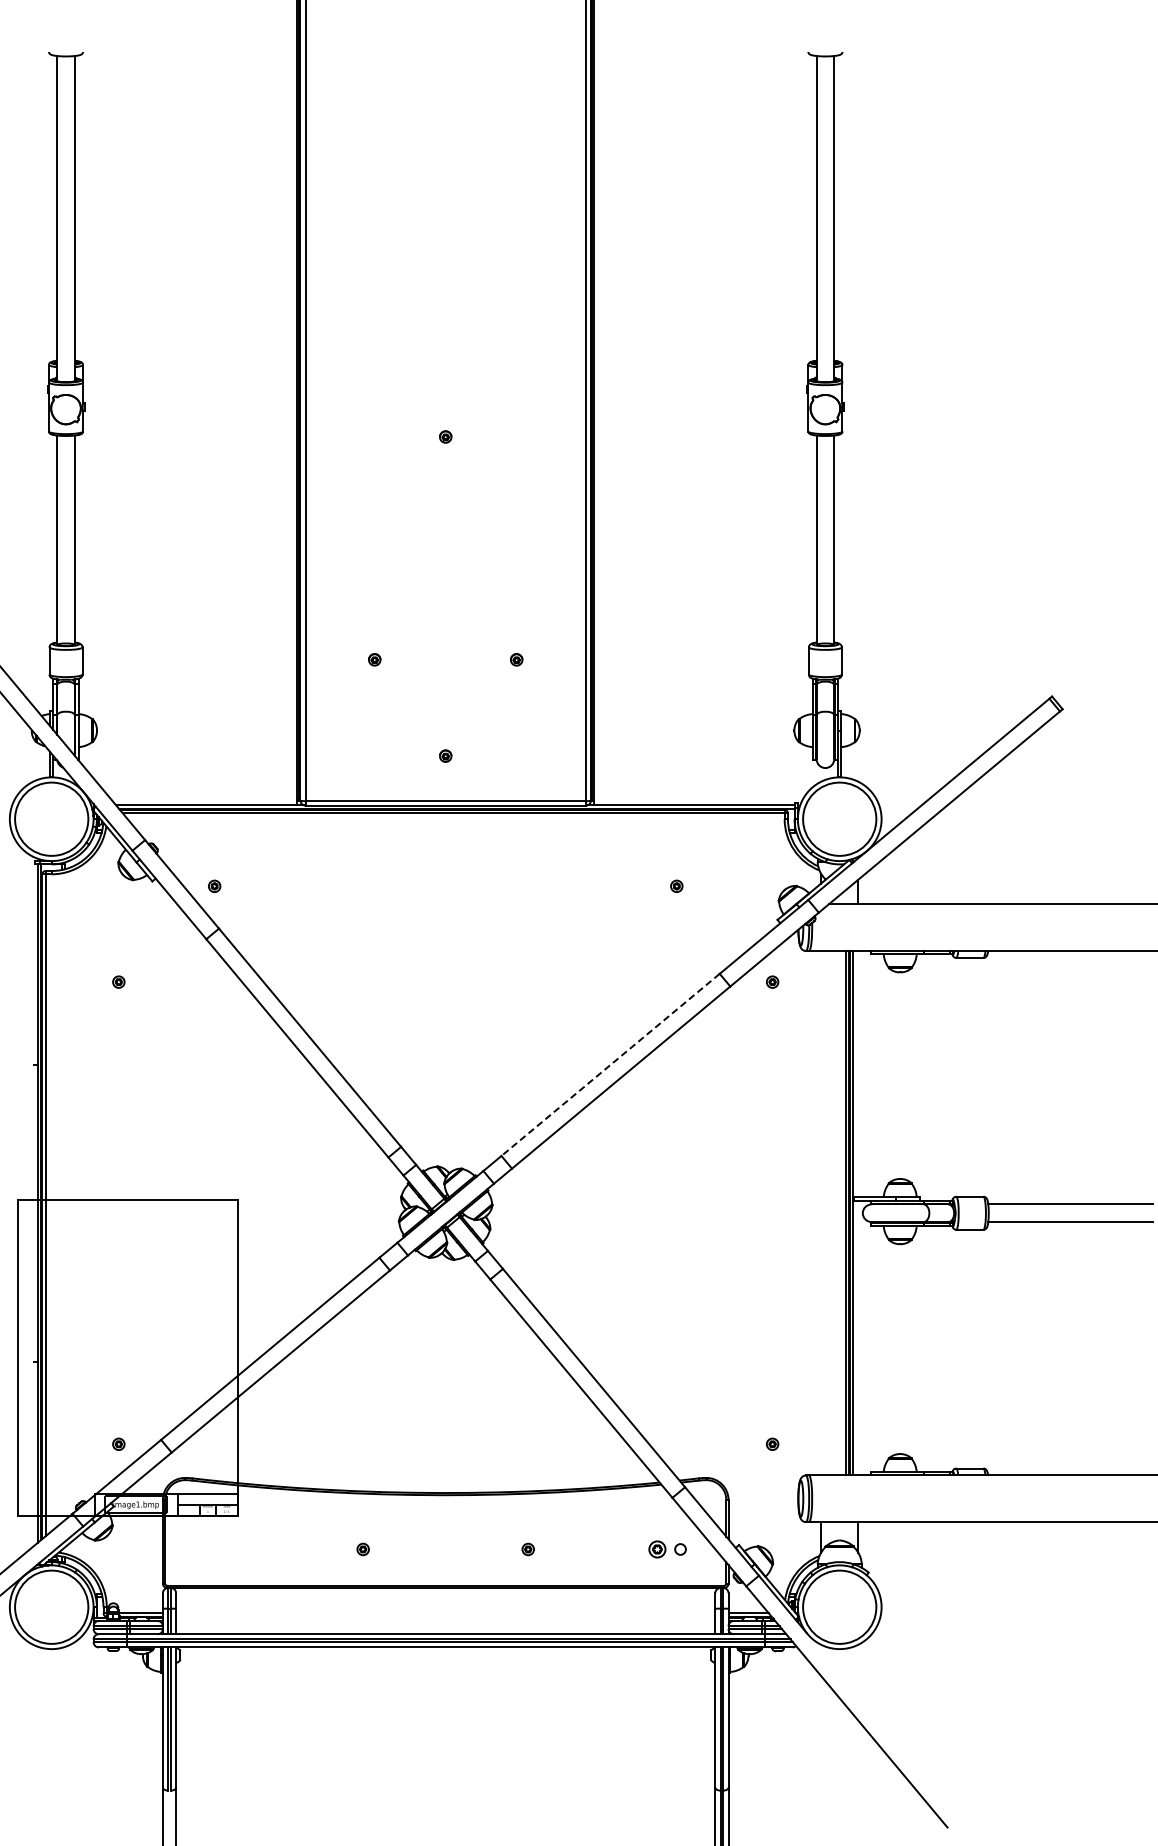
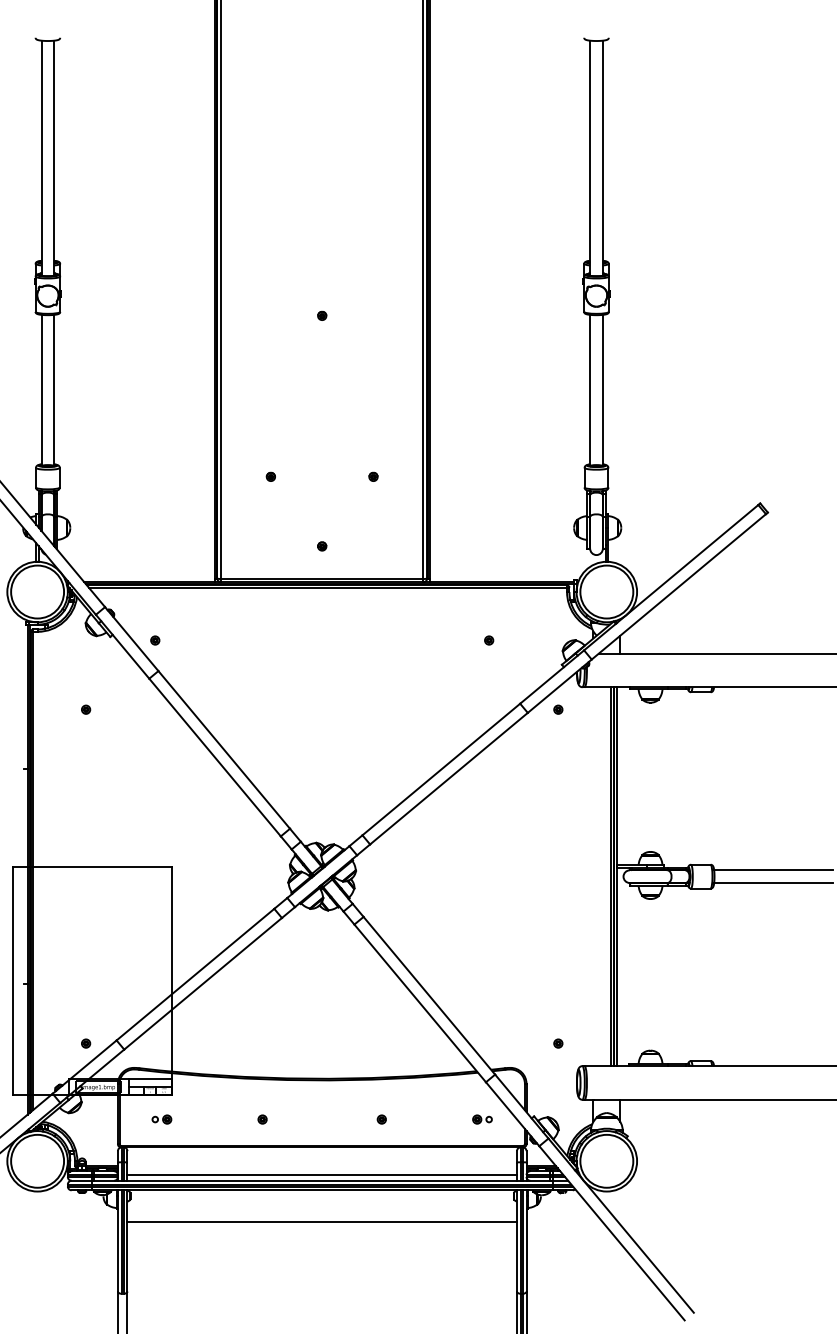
line: (610, 1065) -> (441, 769), dashed -> solid
part: (223, 1549) -> (161, 1119), added
part: (667, 1549) -> (482, 1119), size x0.71
line: (445, 1626) -> (322, 1175), added
line: (445, 1690) -> (322, 1221), added
line: (884, 1725) -> (639, 1246), added

